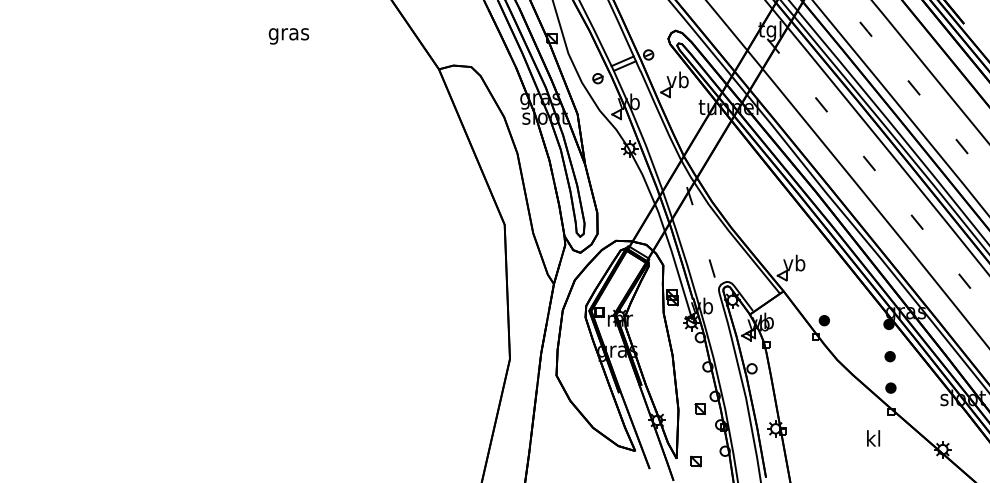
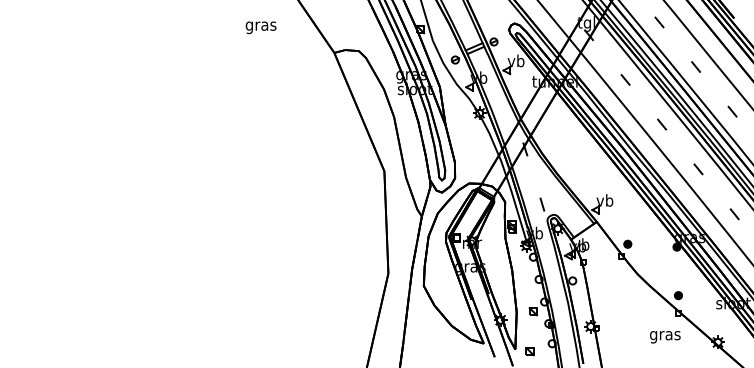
text: (288, 35) -> (260, 27), moved
part: (889, 356) -> (677, 271), removed
text: (873, 440) -> (665, 335), kl -> gras

